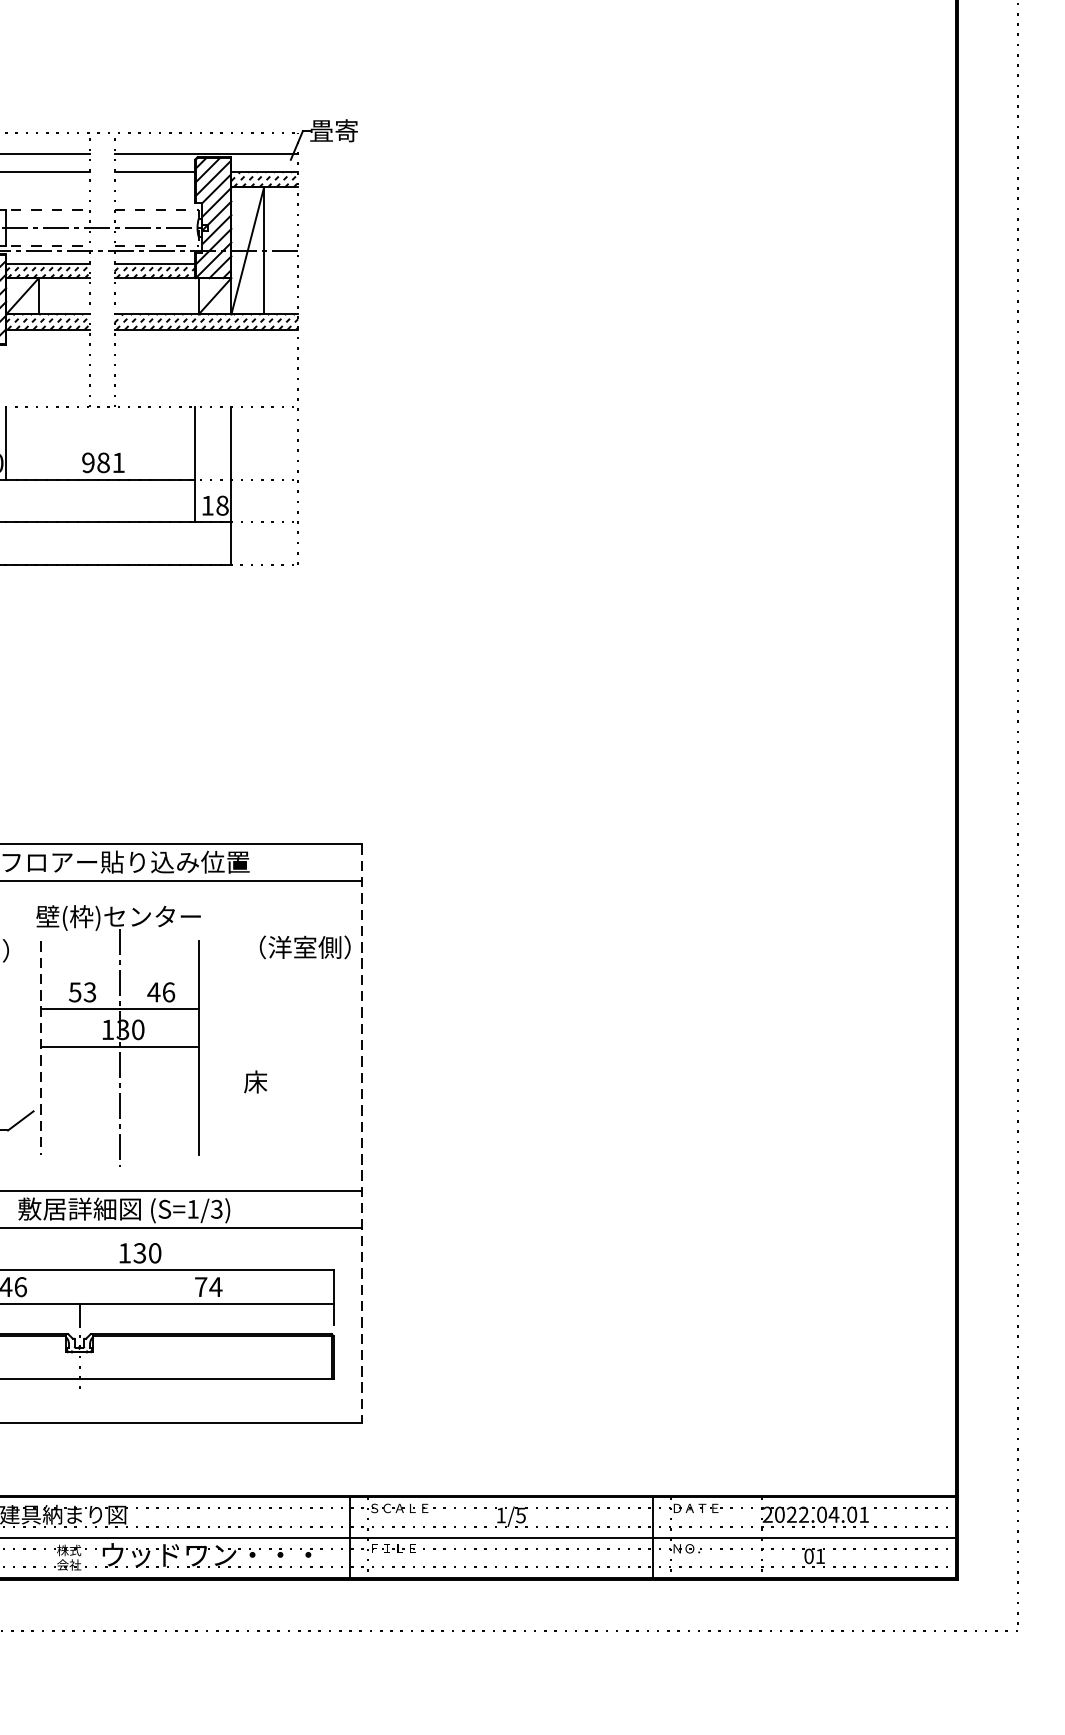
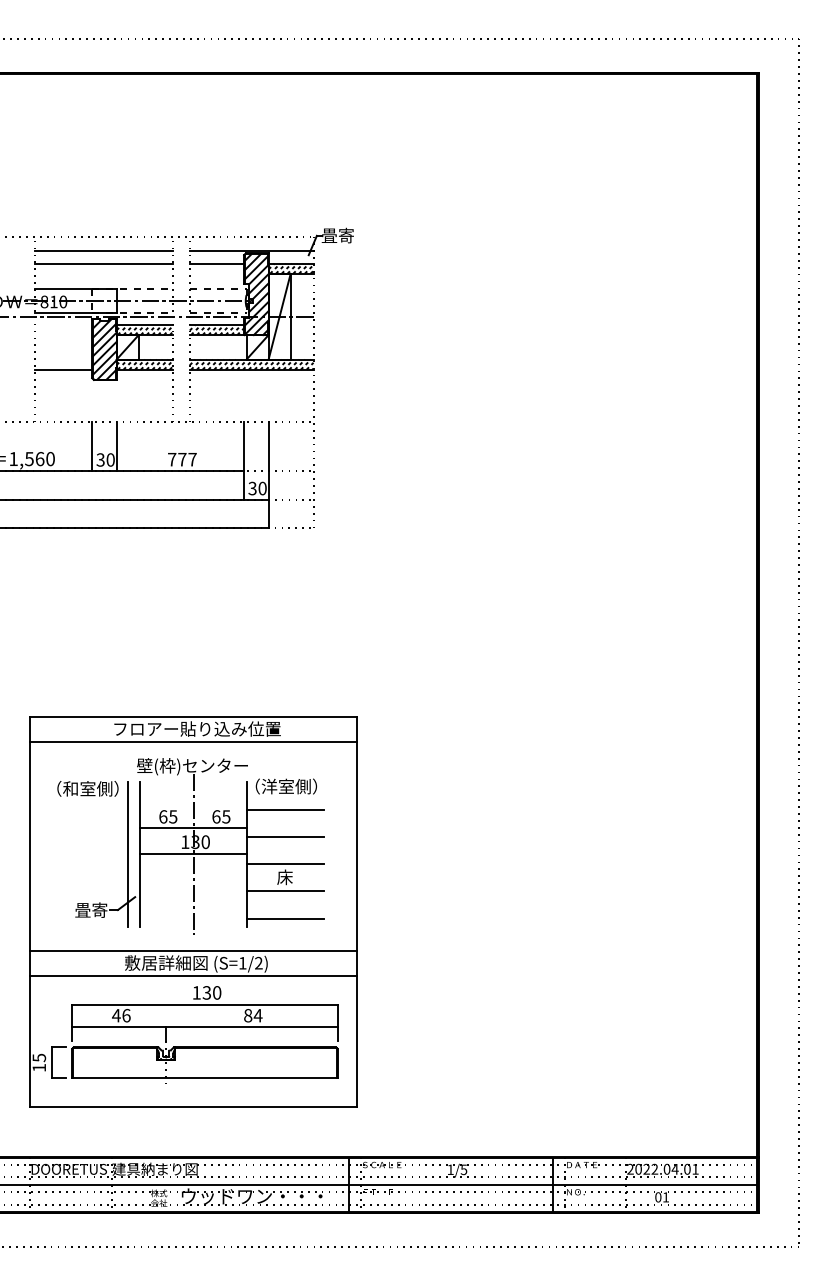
text: (103, 462) -> (182, 459), 981 -> 777
text: (214, 505) -> (257, 488), 18 -> 30
text: (303, 947) -> (285, 786), moved
line: (256, 981) -> (285, 809), added
text: (82, 991) -> (168, 816), 53 -> 65
text: (160, 991) -> (220, 816), 46 -> 65
line: (256, 1021) -> (285, 836), added
line: (23, 1048) -> (128, 854), added
line: (41, 1048) -> (140, 854), dashed -> solid
line: (256, 1062) -> (285, 864), added
line: (256, 1102) -> (285, 891), added
line: (361, 1134) -> (356, 912), dashed -> solid
line: (256, 1143) -> (285, 918), added
text: (216, 1209) -> (258, 963), (S=1/3) -> (S=1/2)
text: (201, 1286) -> (248, 1015), 74 -> 84

